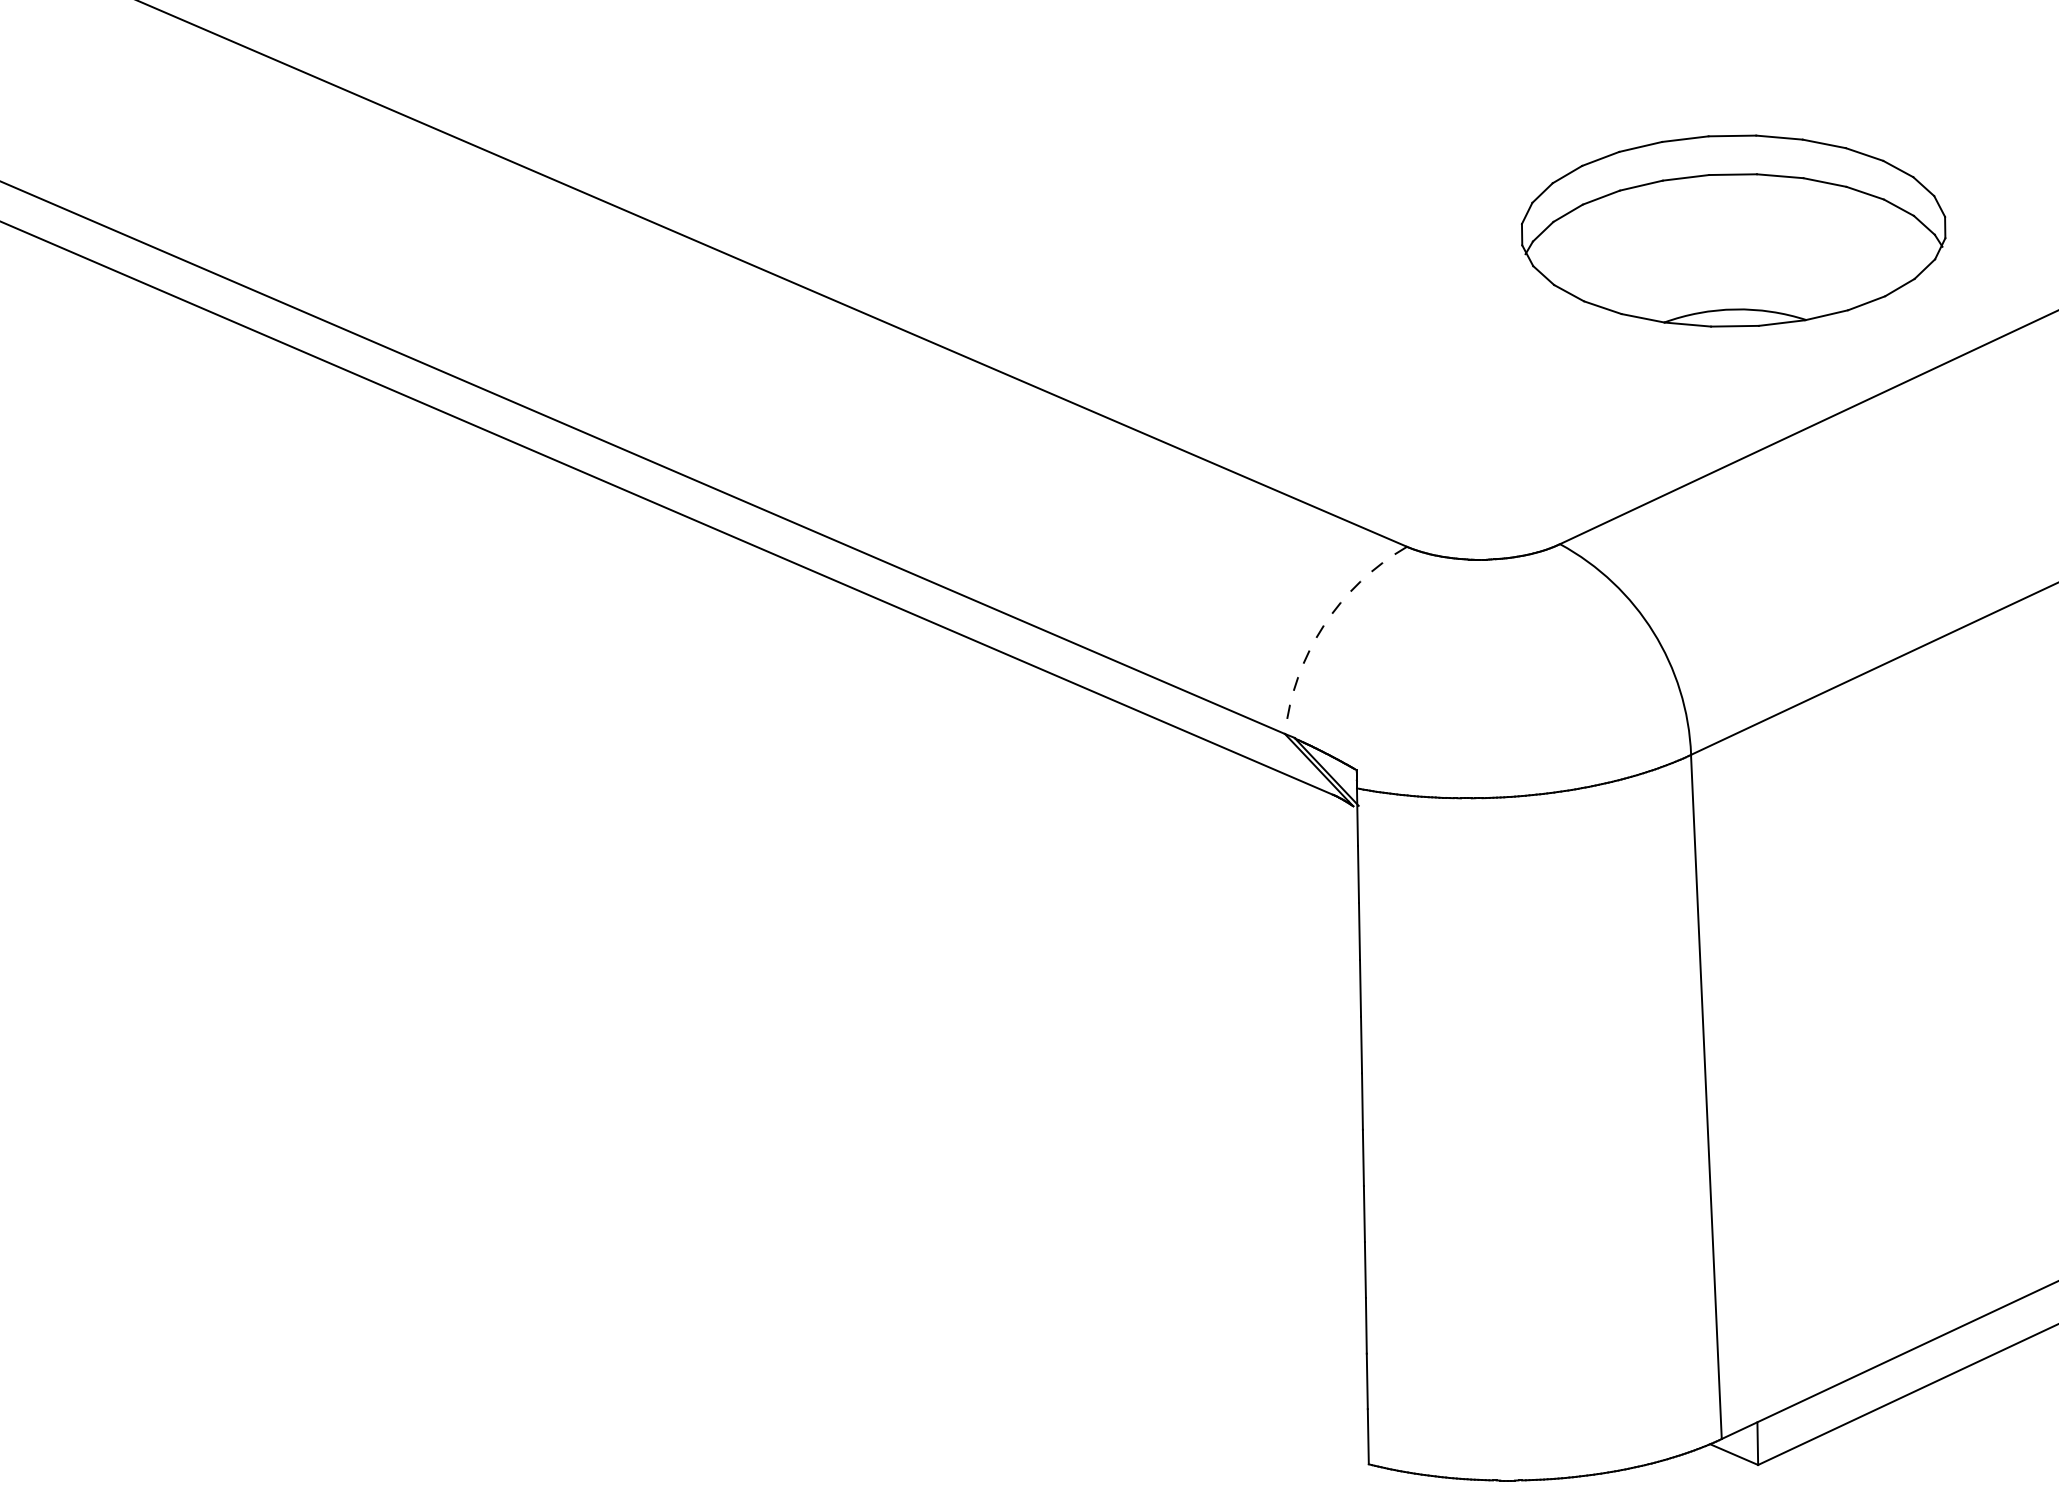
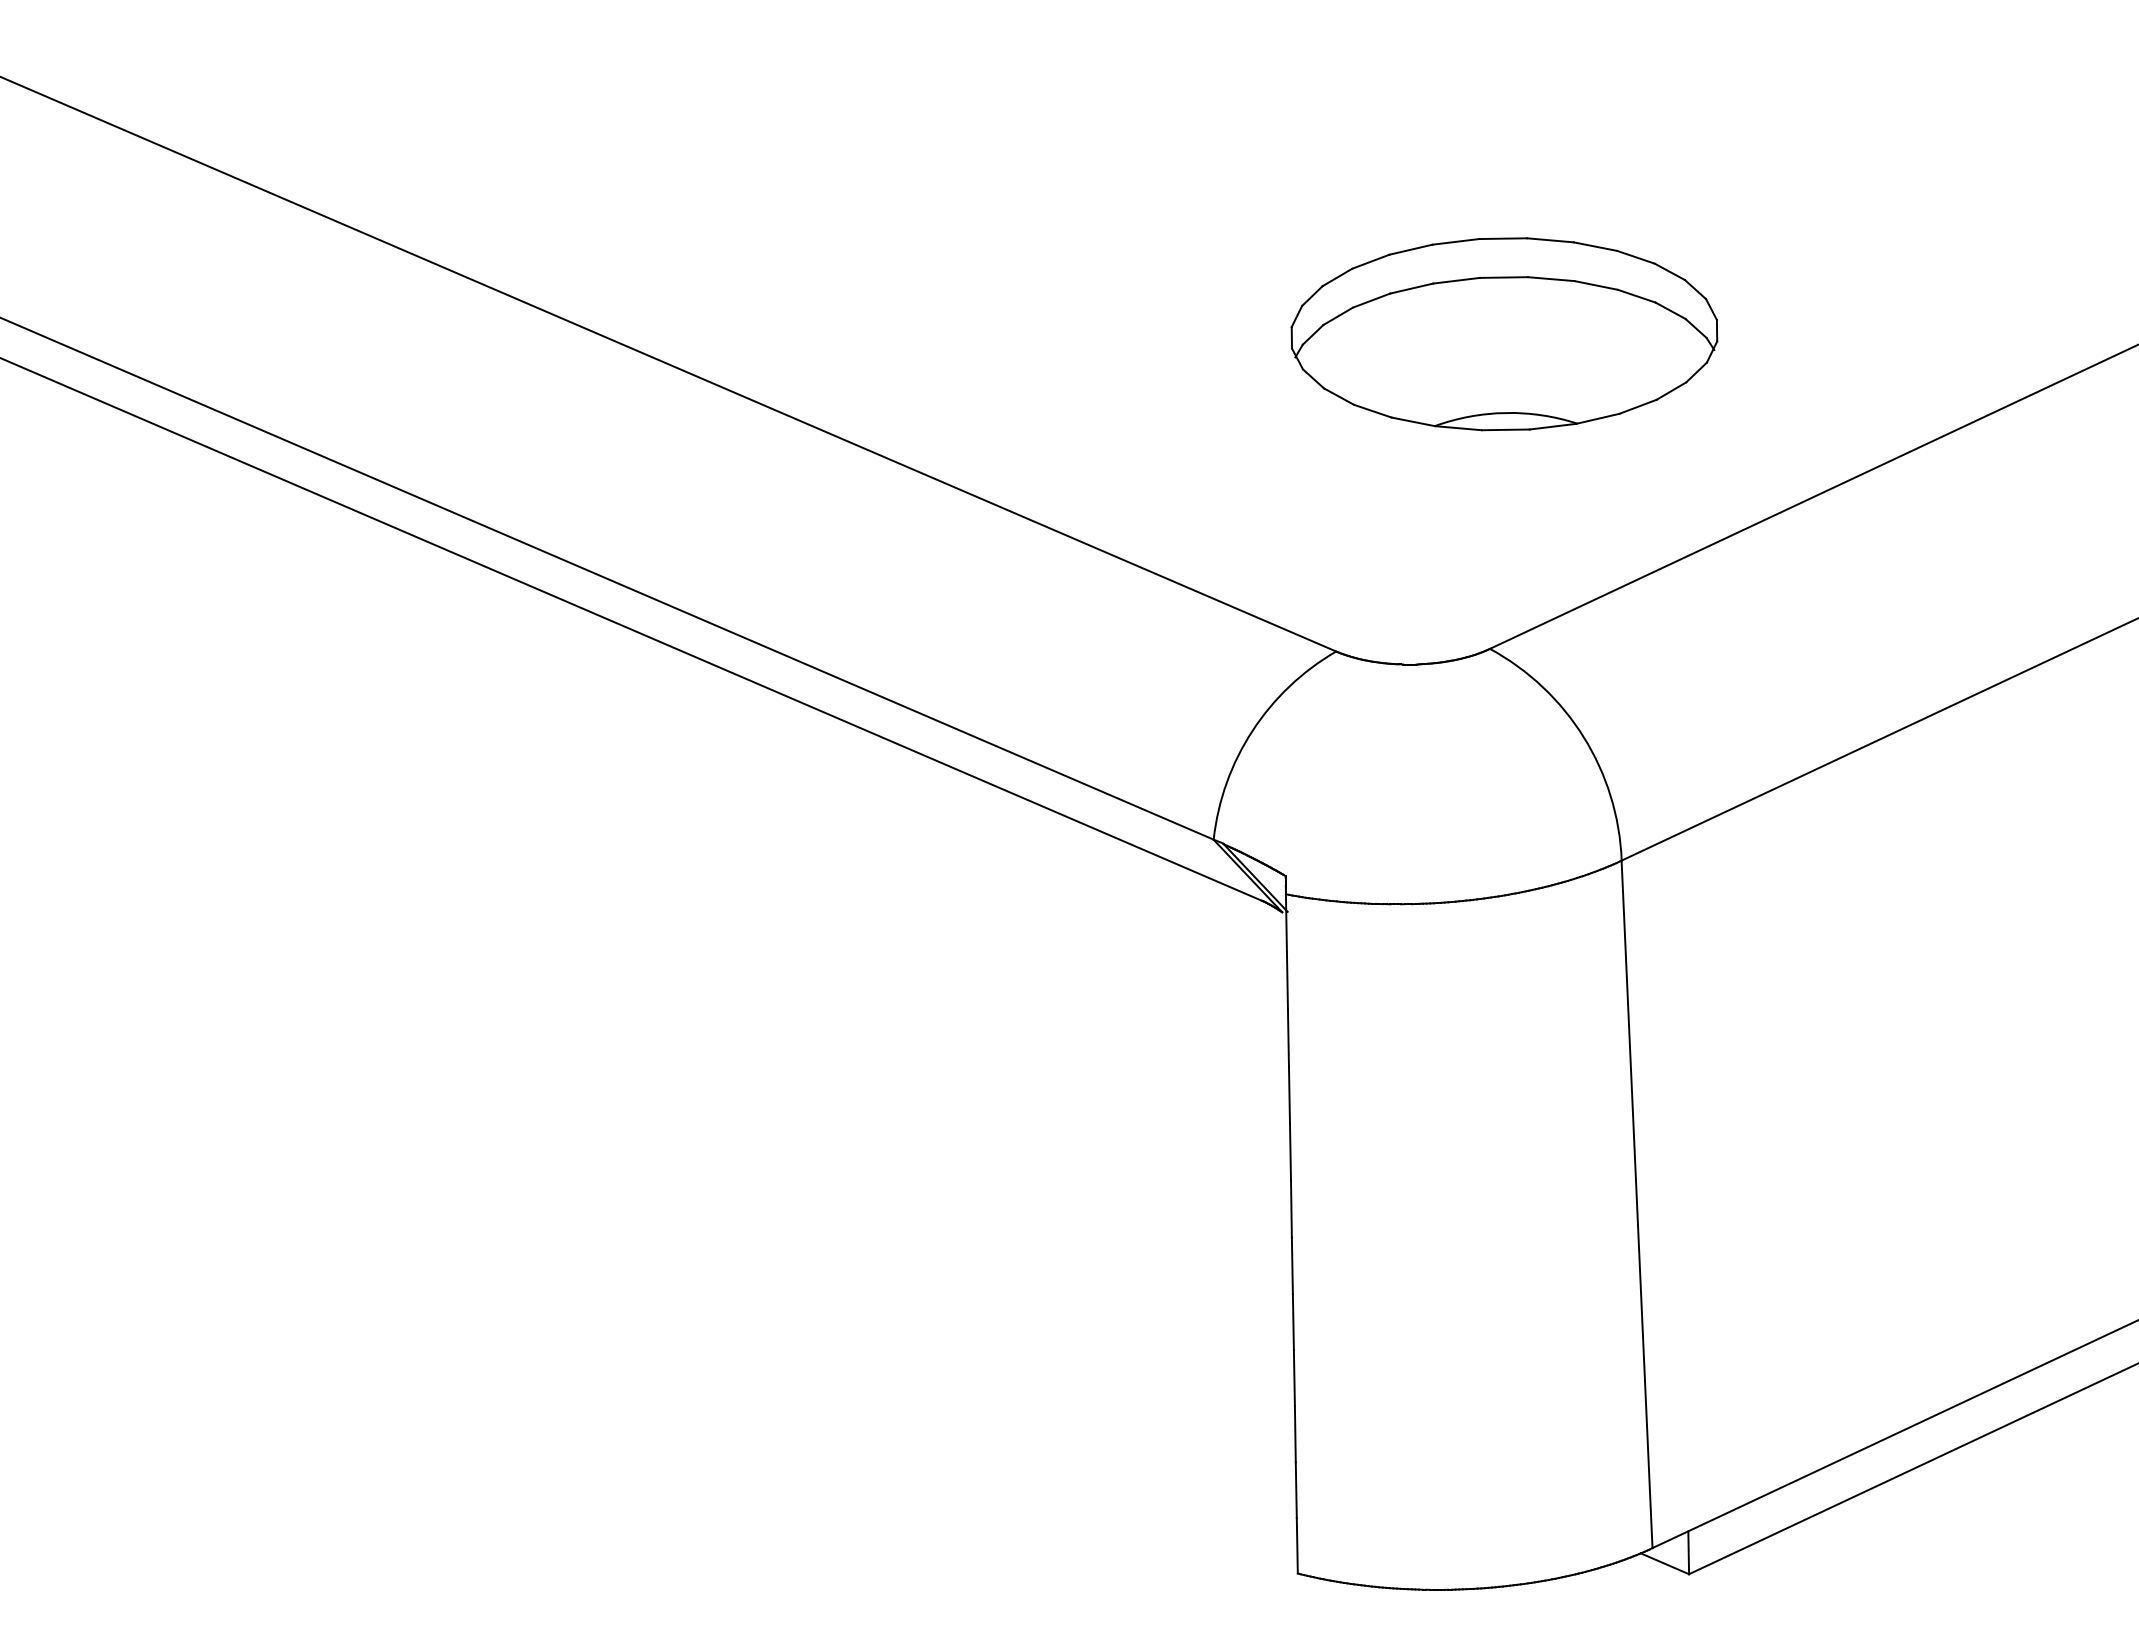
part: (1733, 231) -> (1504, 334), moved
arc: (1323, 625) -> (1252, 730), dashed -> solid

